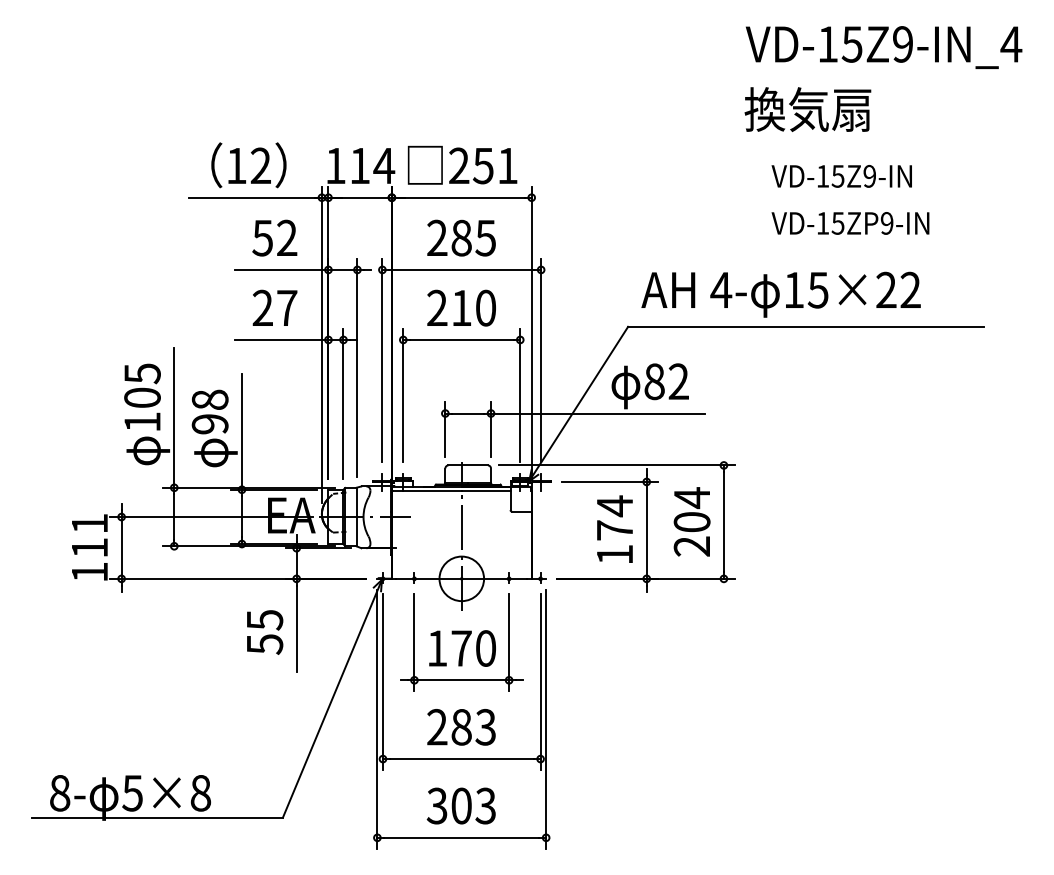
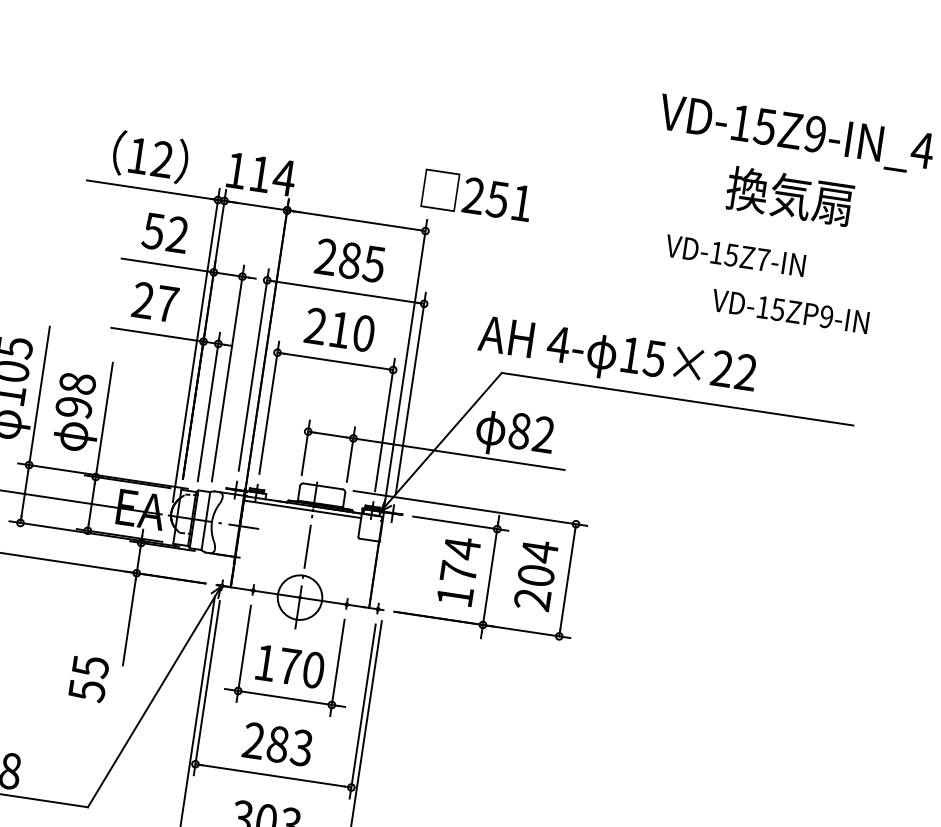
text: (807, 109) -> (789, 196), moved
text: (462, 164) -> (477, 195), moved
text: (869, 175) -> (762, 258), VD-15Z9-IN -> VD-15Z7-IN
text: (850, 223) -> (790, 311), moved
text: (780, 294) -> (616, 357), moved
text: (265, 632) -> (89, 679), moved

